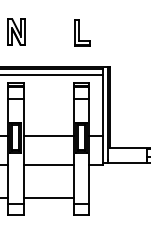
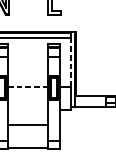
line: (103, 105) -> (71, 62), solid -> dashed
line: (49, 136) -> (28, 86), solid -> dashed
line: (48, 165) -> (27, 124), moved
line: (48, 197) -> (27, 147), moved

